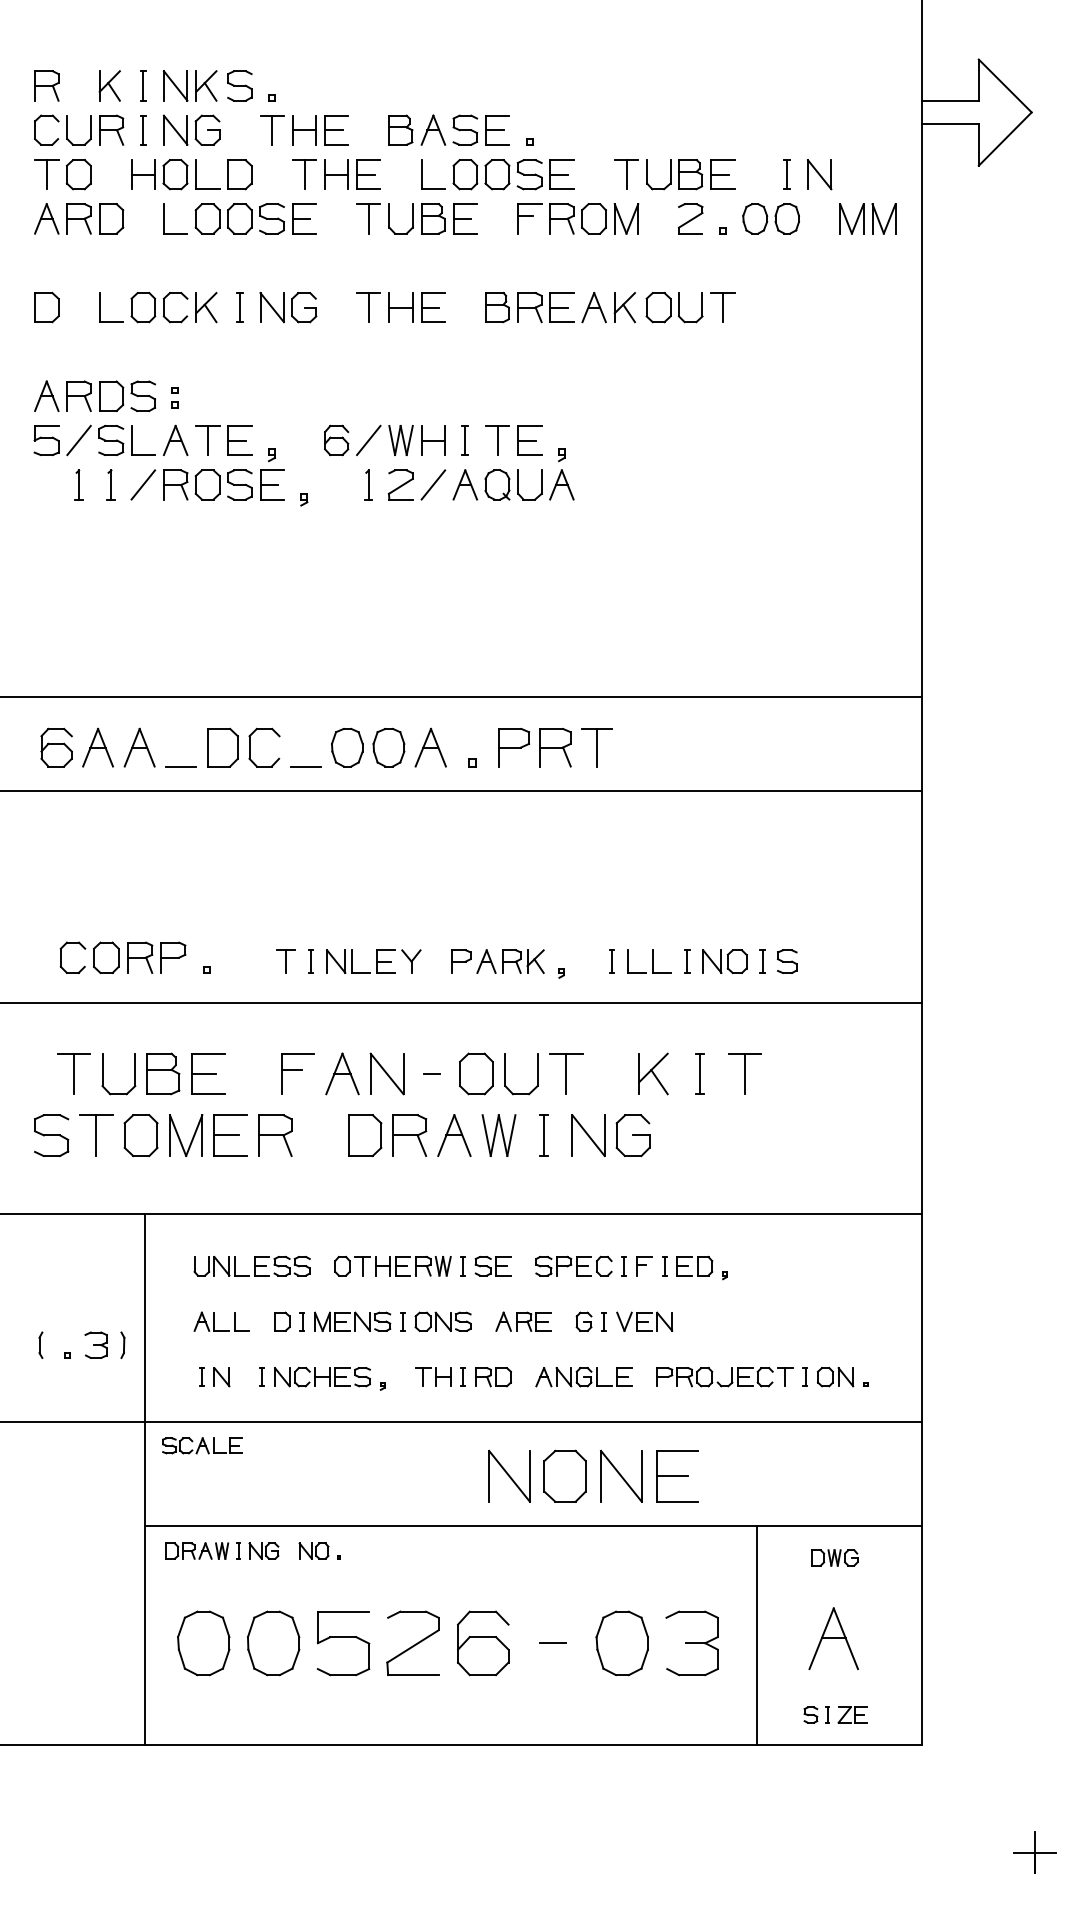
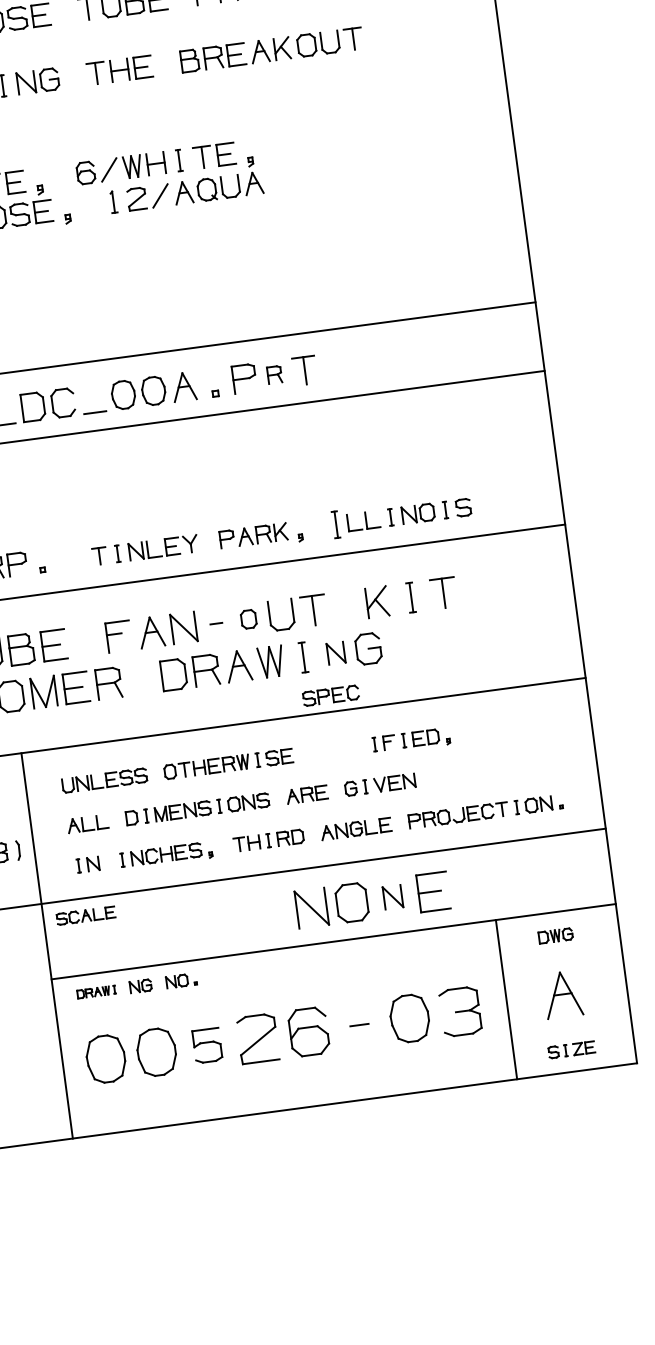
part: (555, 747) -> (274, 374), size x0.6
part: (611, 961) -> (335, 524), size x1.6
part: (476, 1073) -> (248, 618), size x0.6
part: (588, 1135) -> (336, 653), size x0.7
part: (573, 1265) -> (330, 695), moved
part: (621, 1475) -> (392, 896), size x0.6
part: (202, 1550) -> (96, 991), size x0.7
part: (343, 1643) -> (207, 1045), size x0.7

